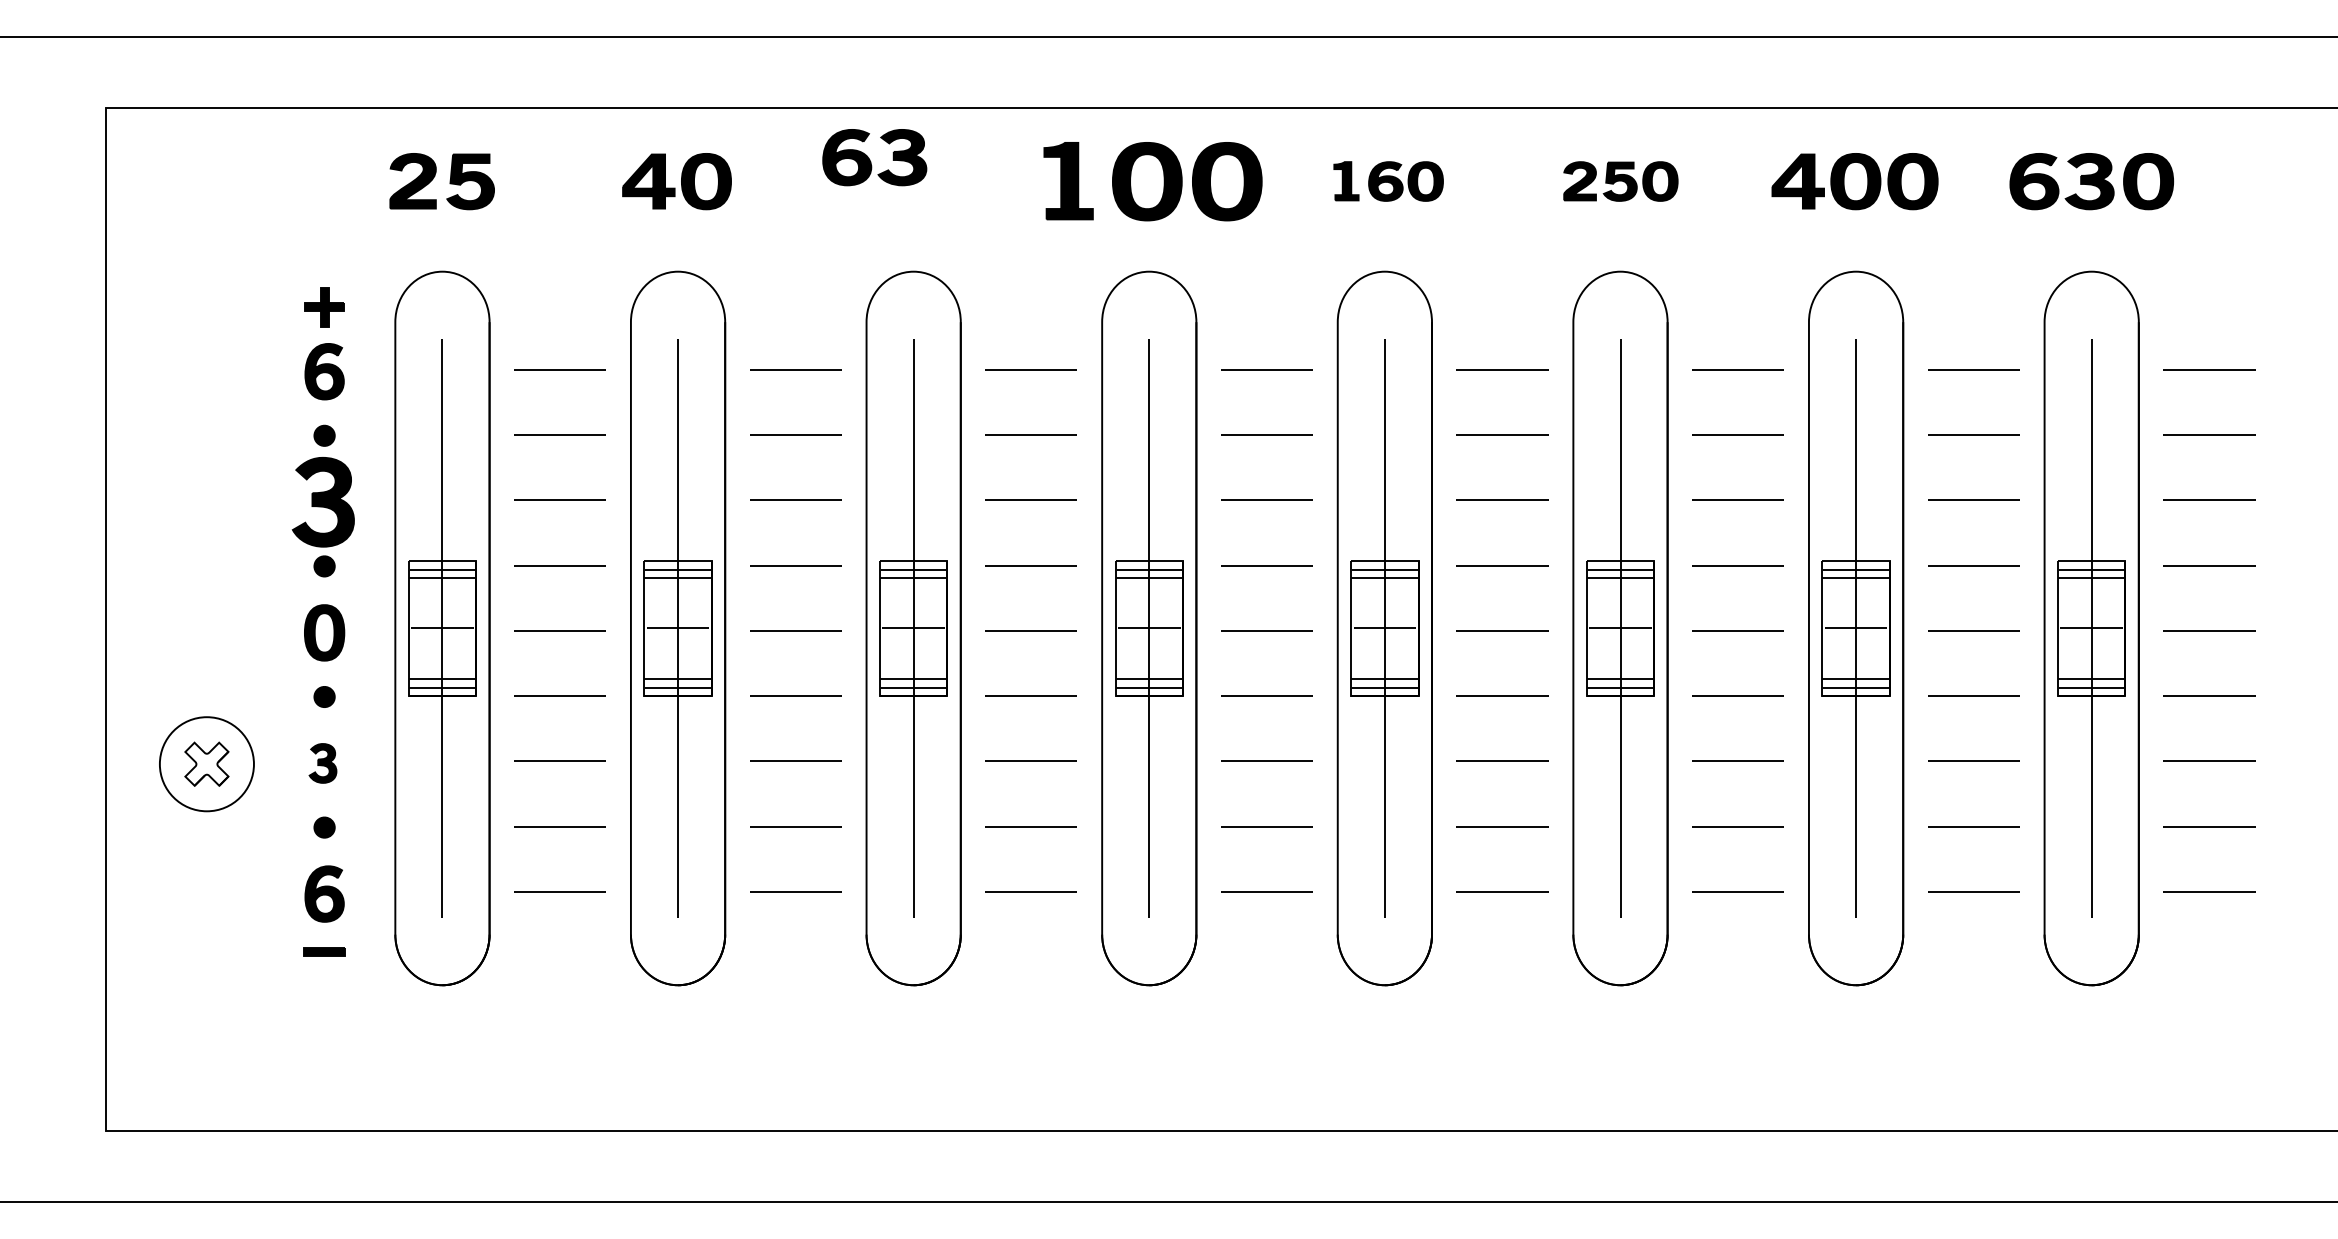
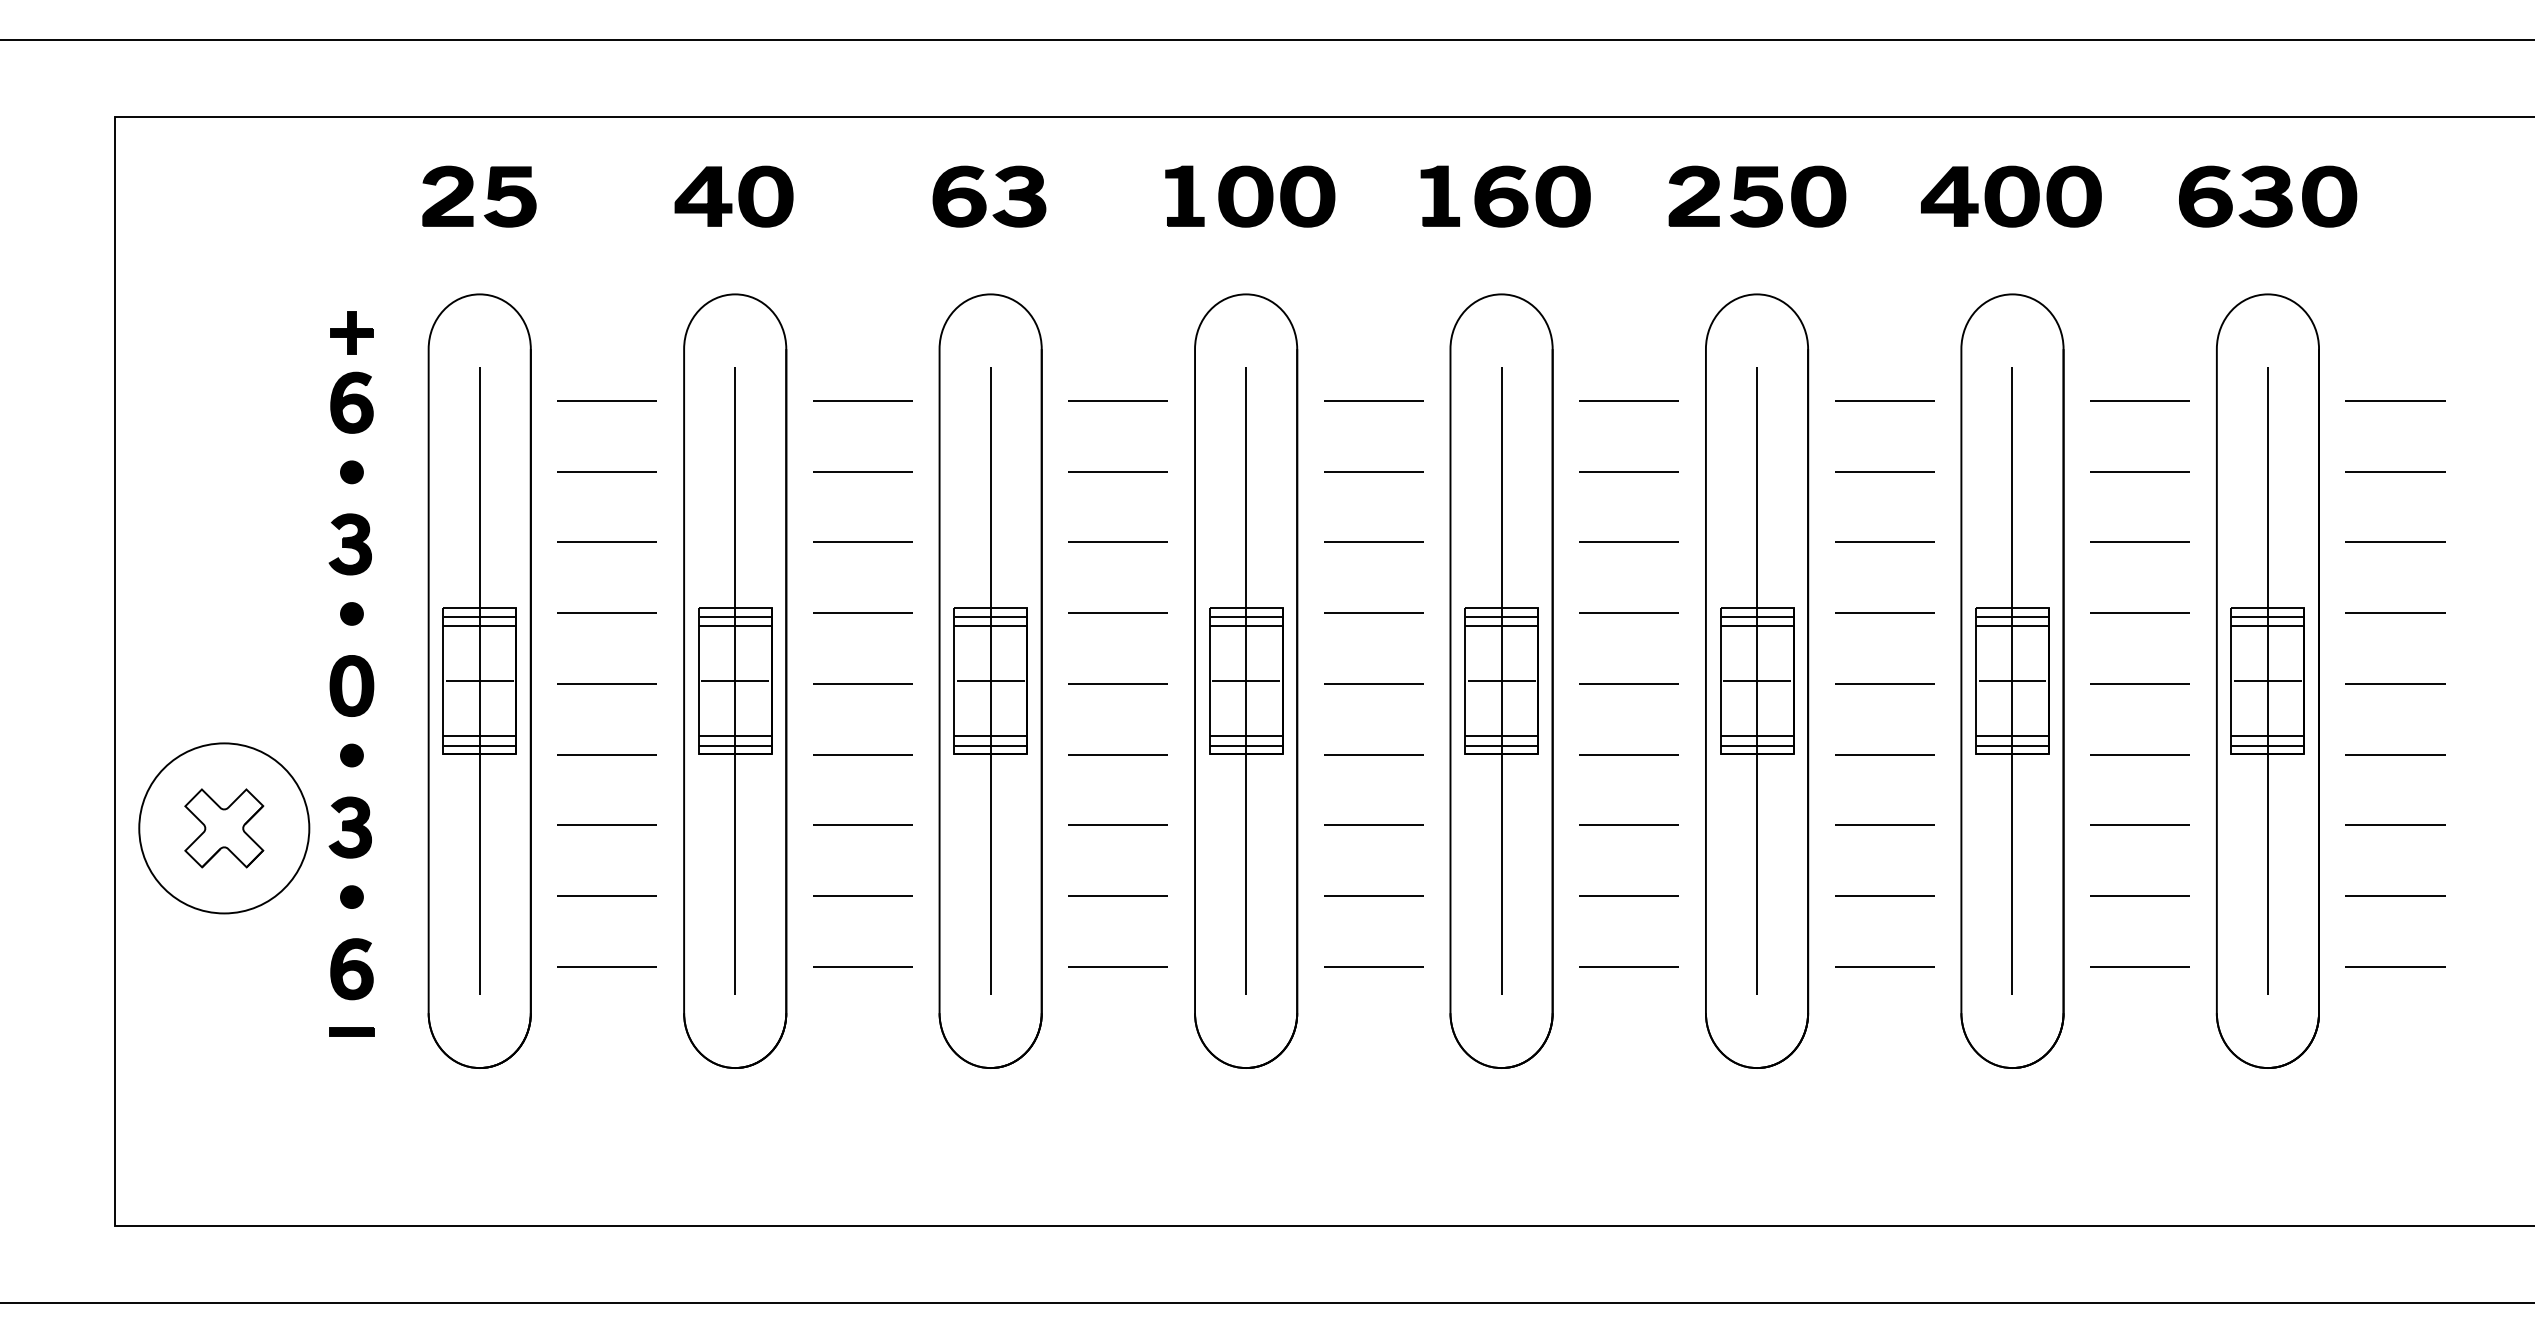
part: (874, 157) -> (989, 196), moved
part: (1153, 181) -> (1250, 196), size x0.71
part: (1388, 181) -> (1505, 196), size x1.43
part: (1620, 181) -> (1757, 196), size x1.43
part: (322, 502) -> (349, 544), size x0.62
part: (322, 763) -> (349, 827), size x1.43
part: (207, 764) -> (224, 828), size x1.67

